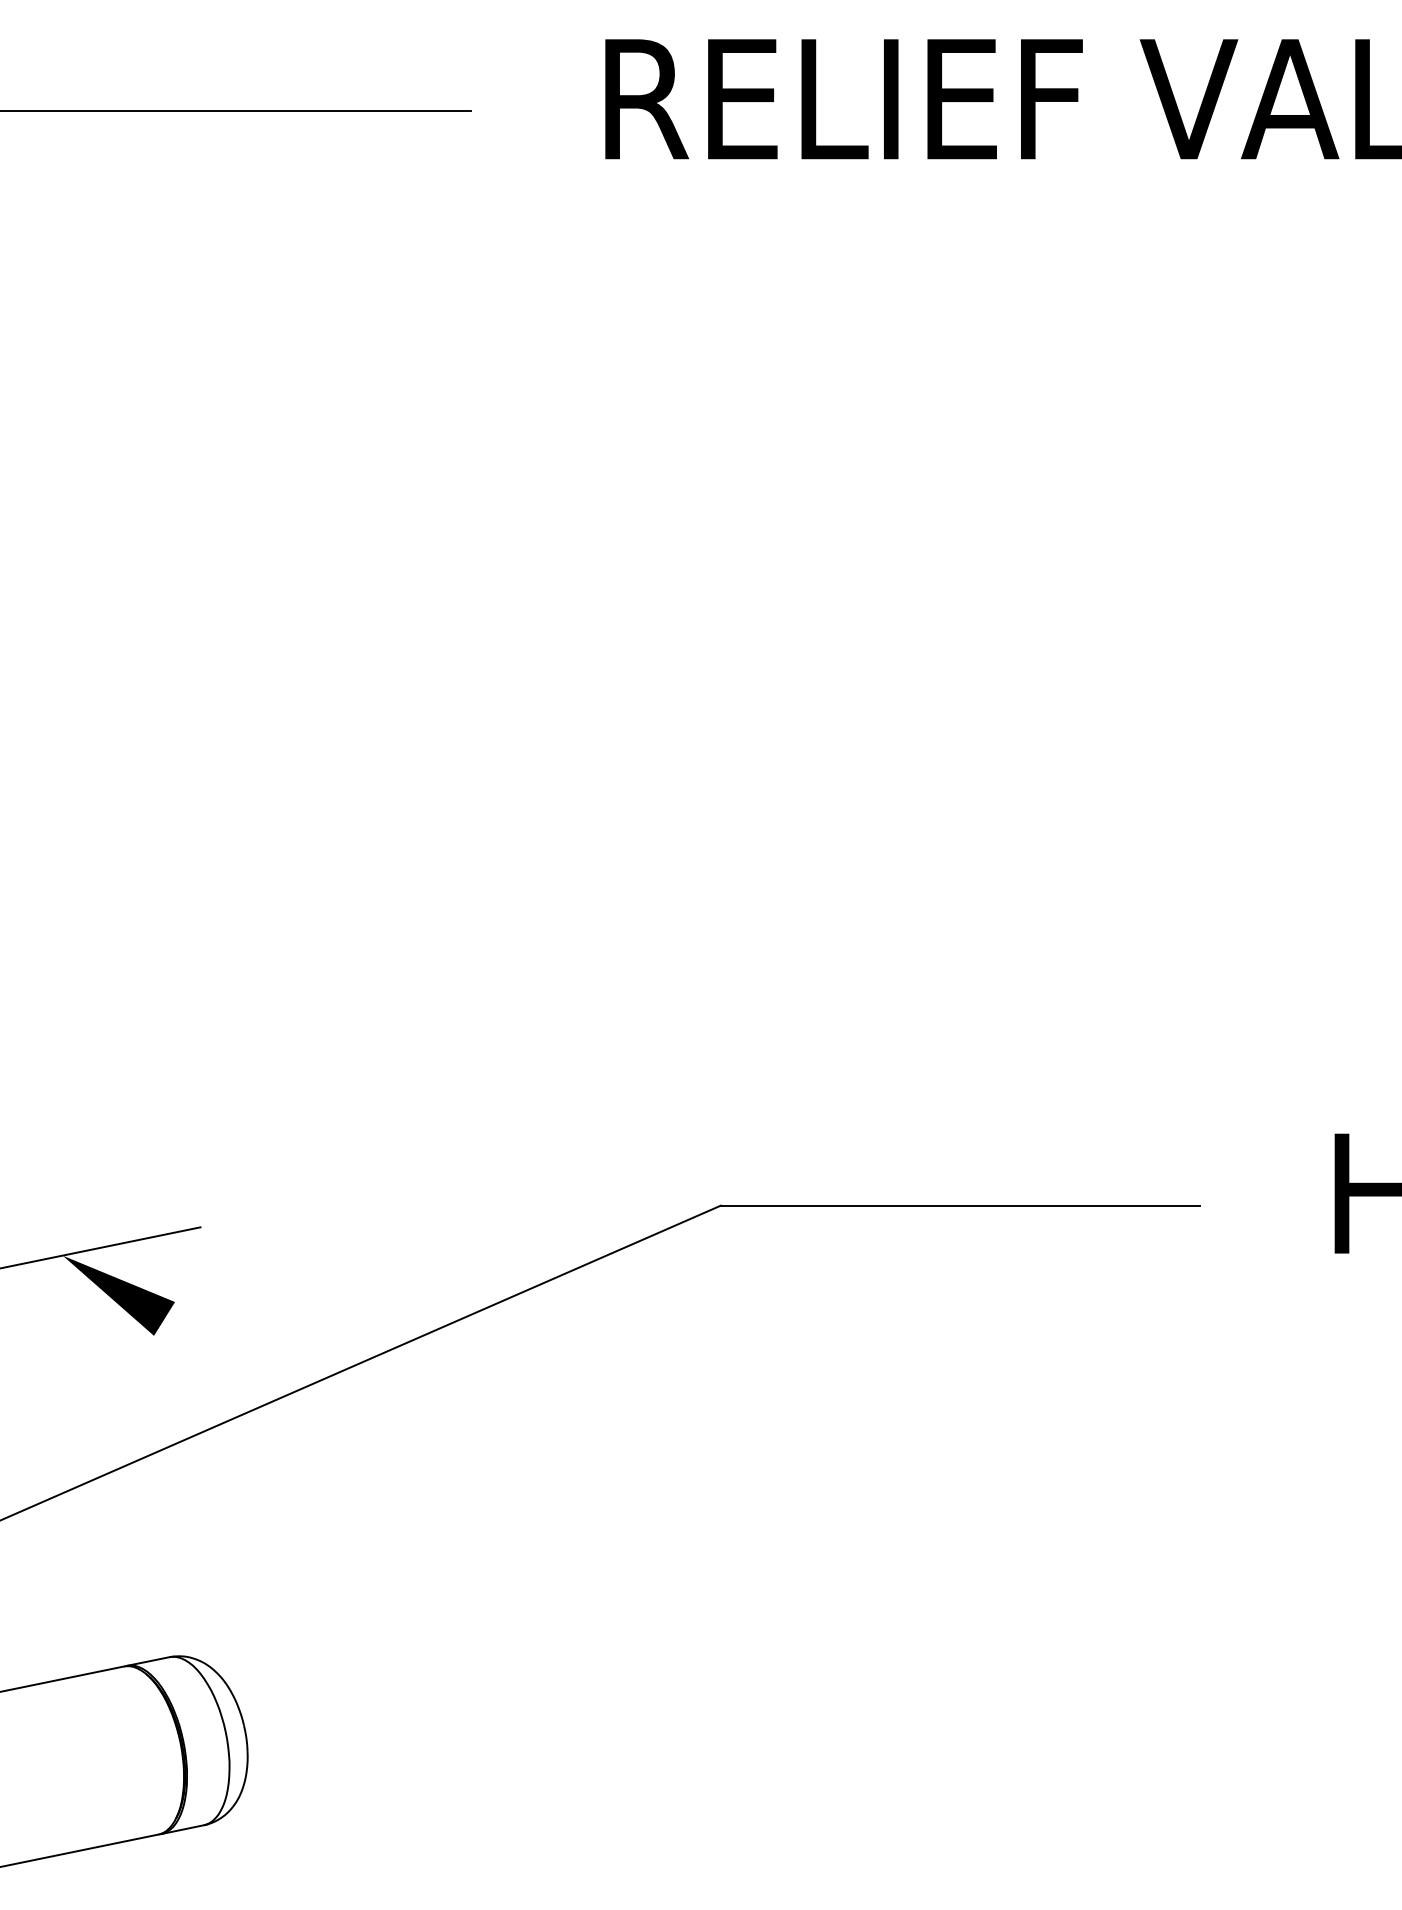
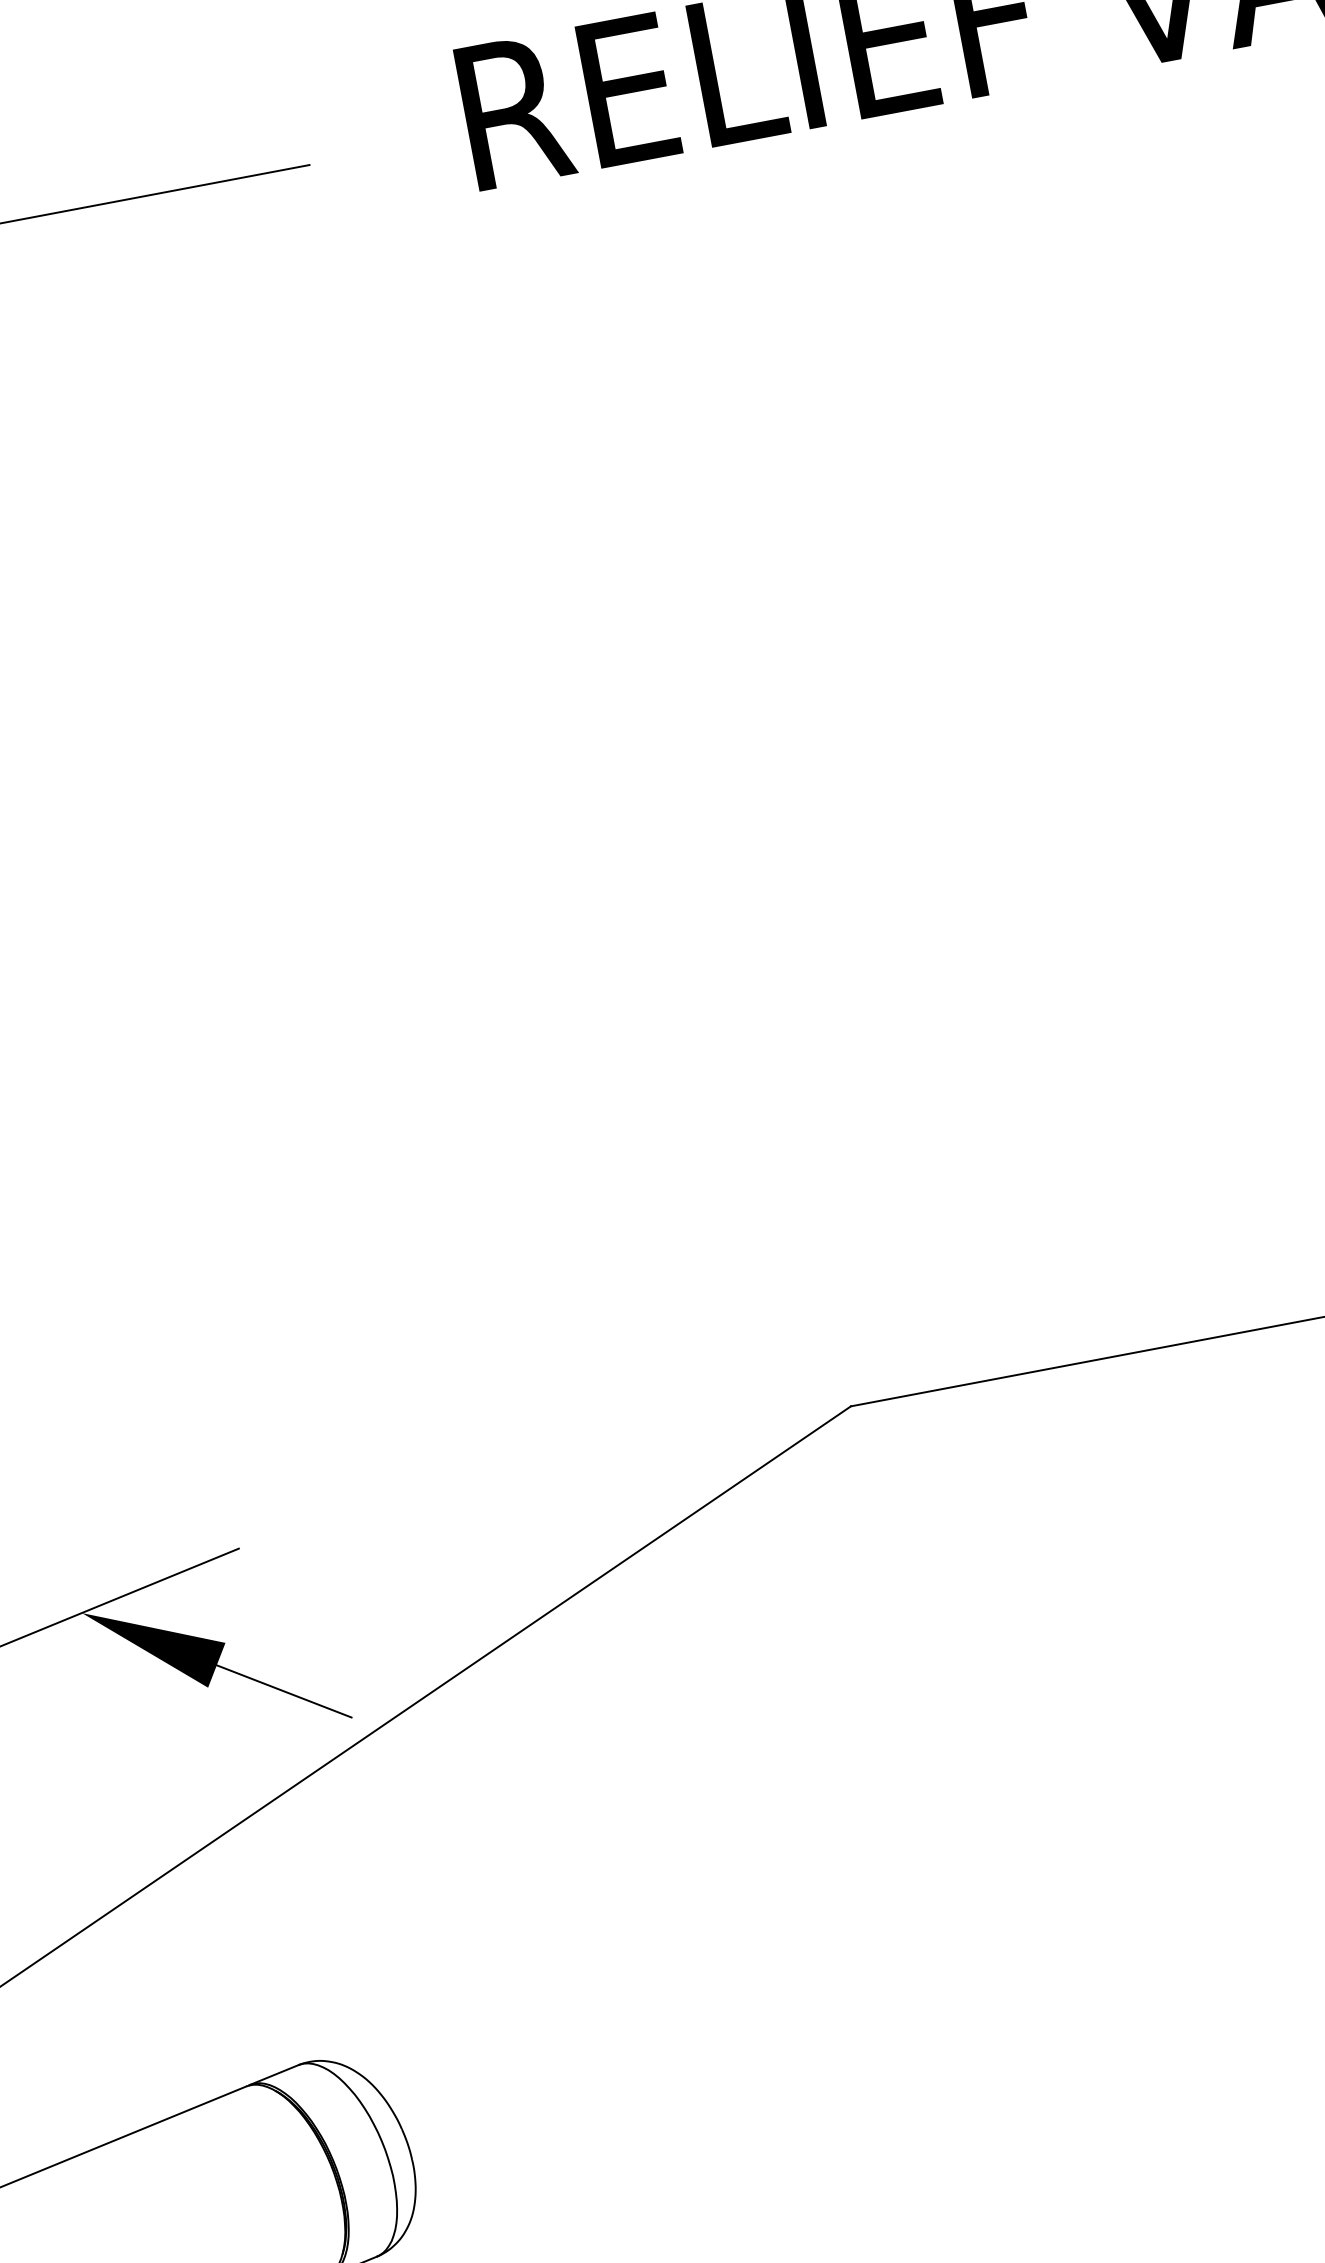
line: (215, 1350) -> (284, 1691), added

